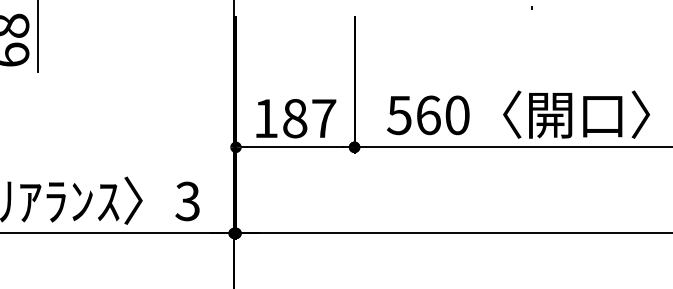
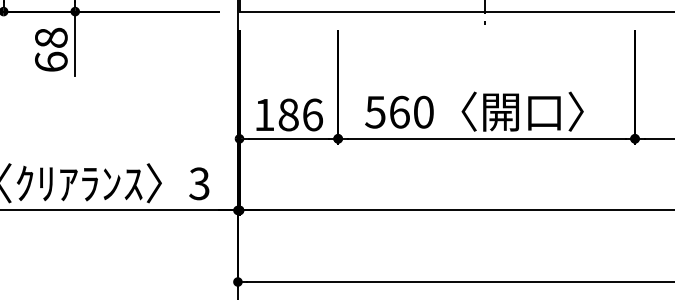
text: (323, 118) -> (312, 114), 187 -> 186

